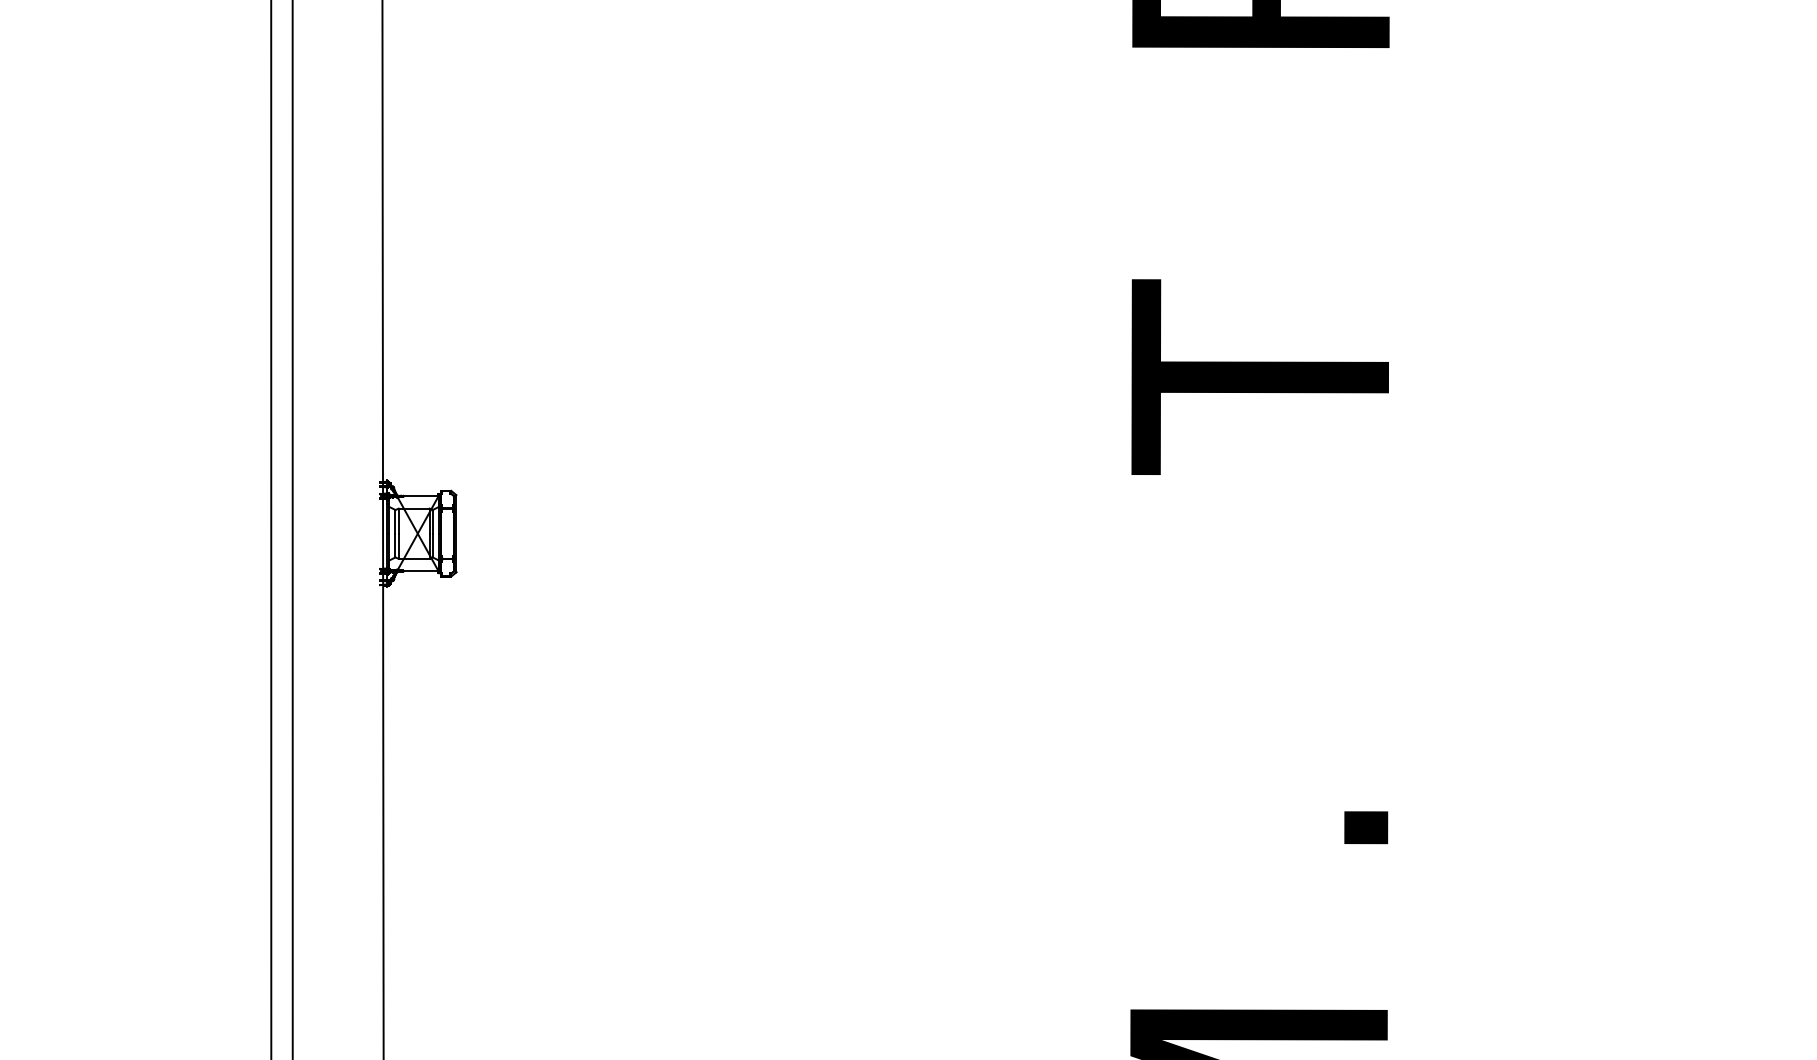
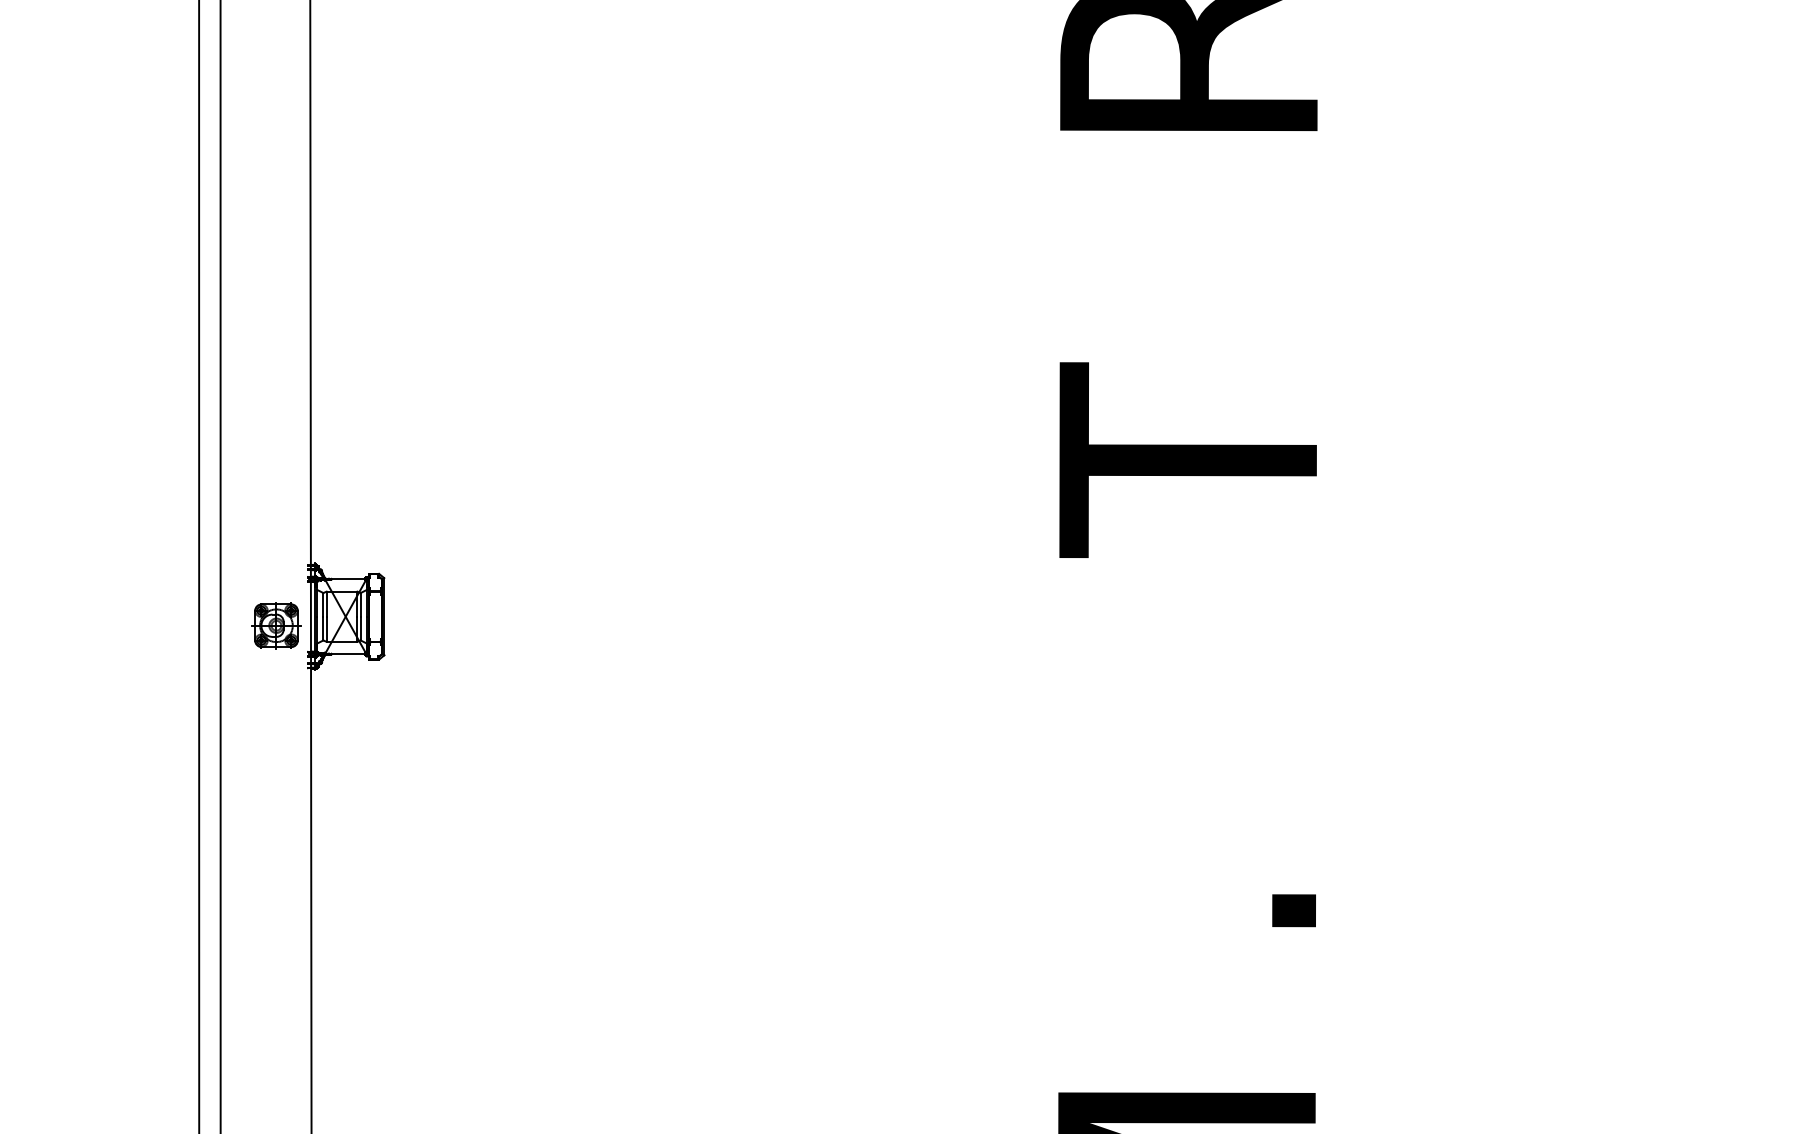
part: (348, 542) -> (276, 625), added

